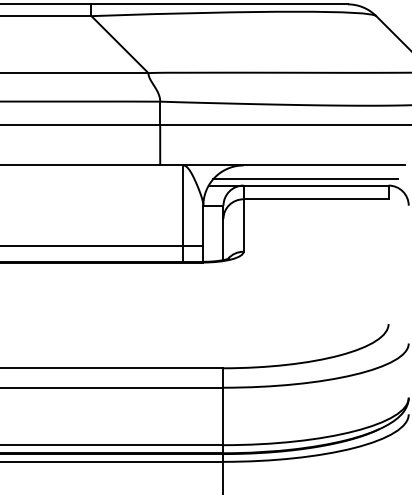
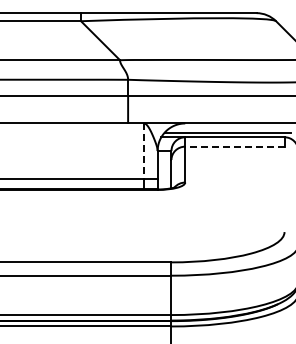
line: (315, 199) -> (234, 146), solid -> dashed
line: (182, 206) -> (143, 151), solid -> dashed

